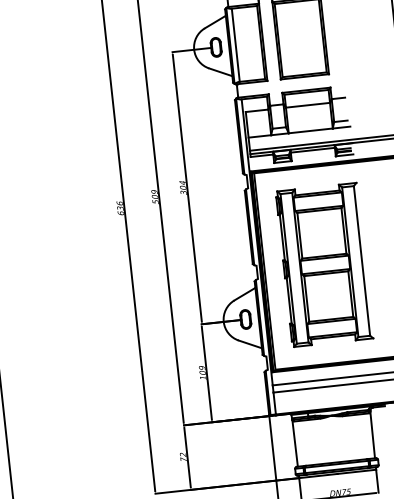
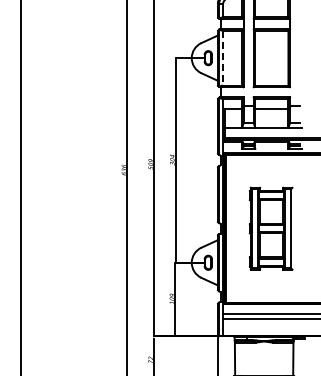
line: (236, 45) -> (223, 58), solid -> dashed
part: (323, 264) -> (270, 228), size x0.7

